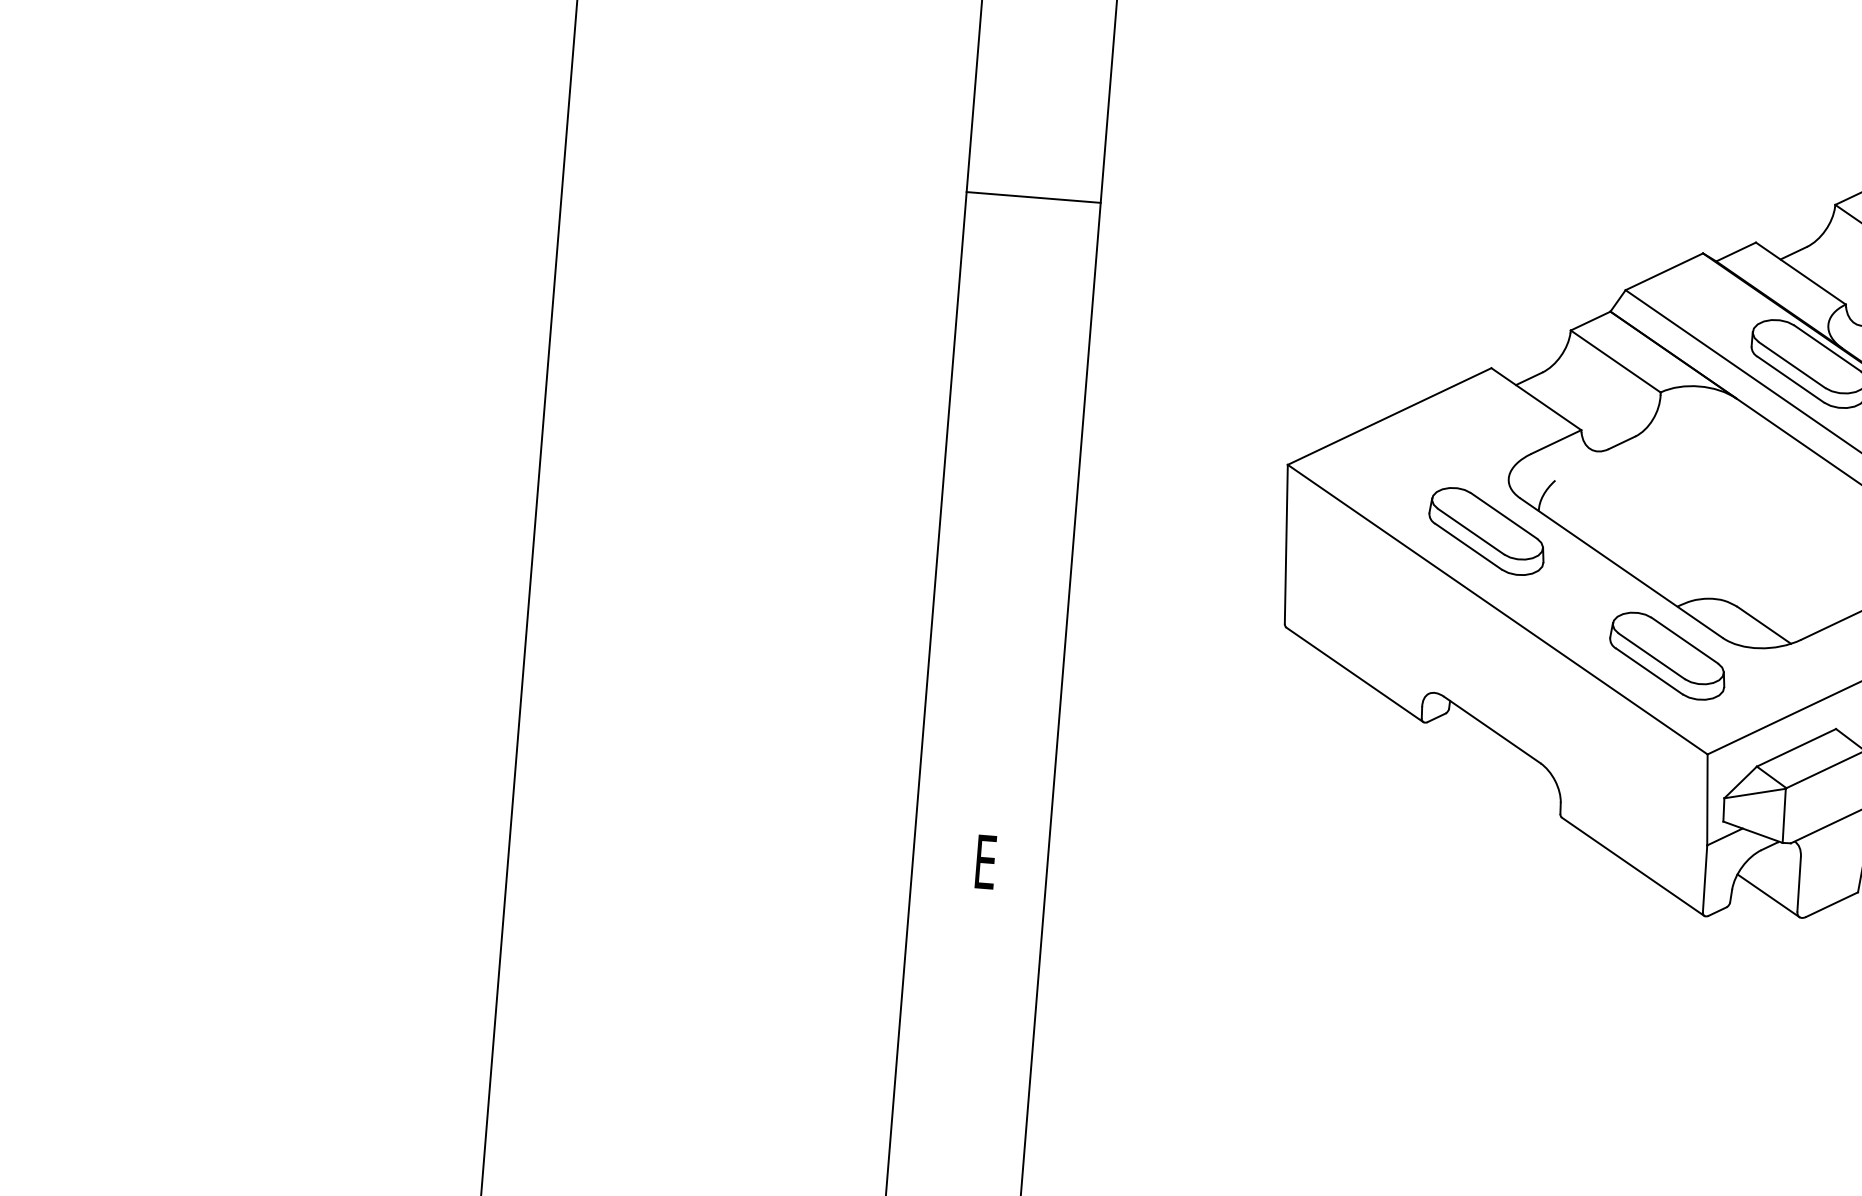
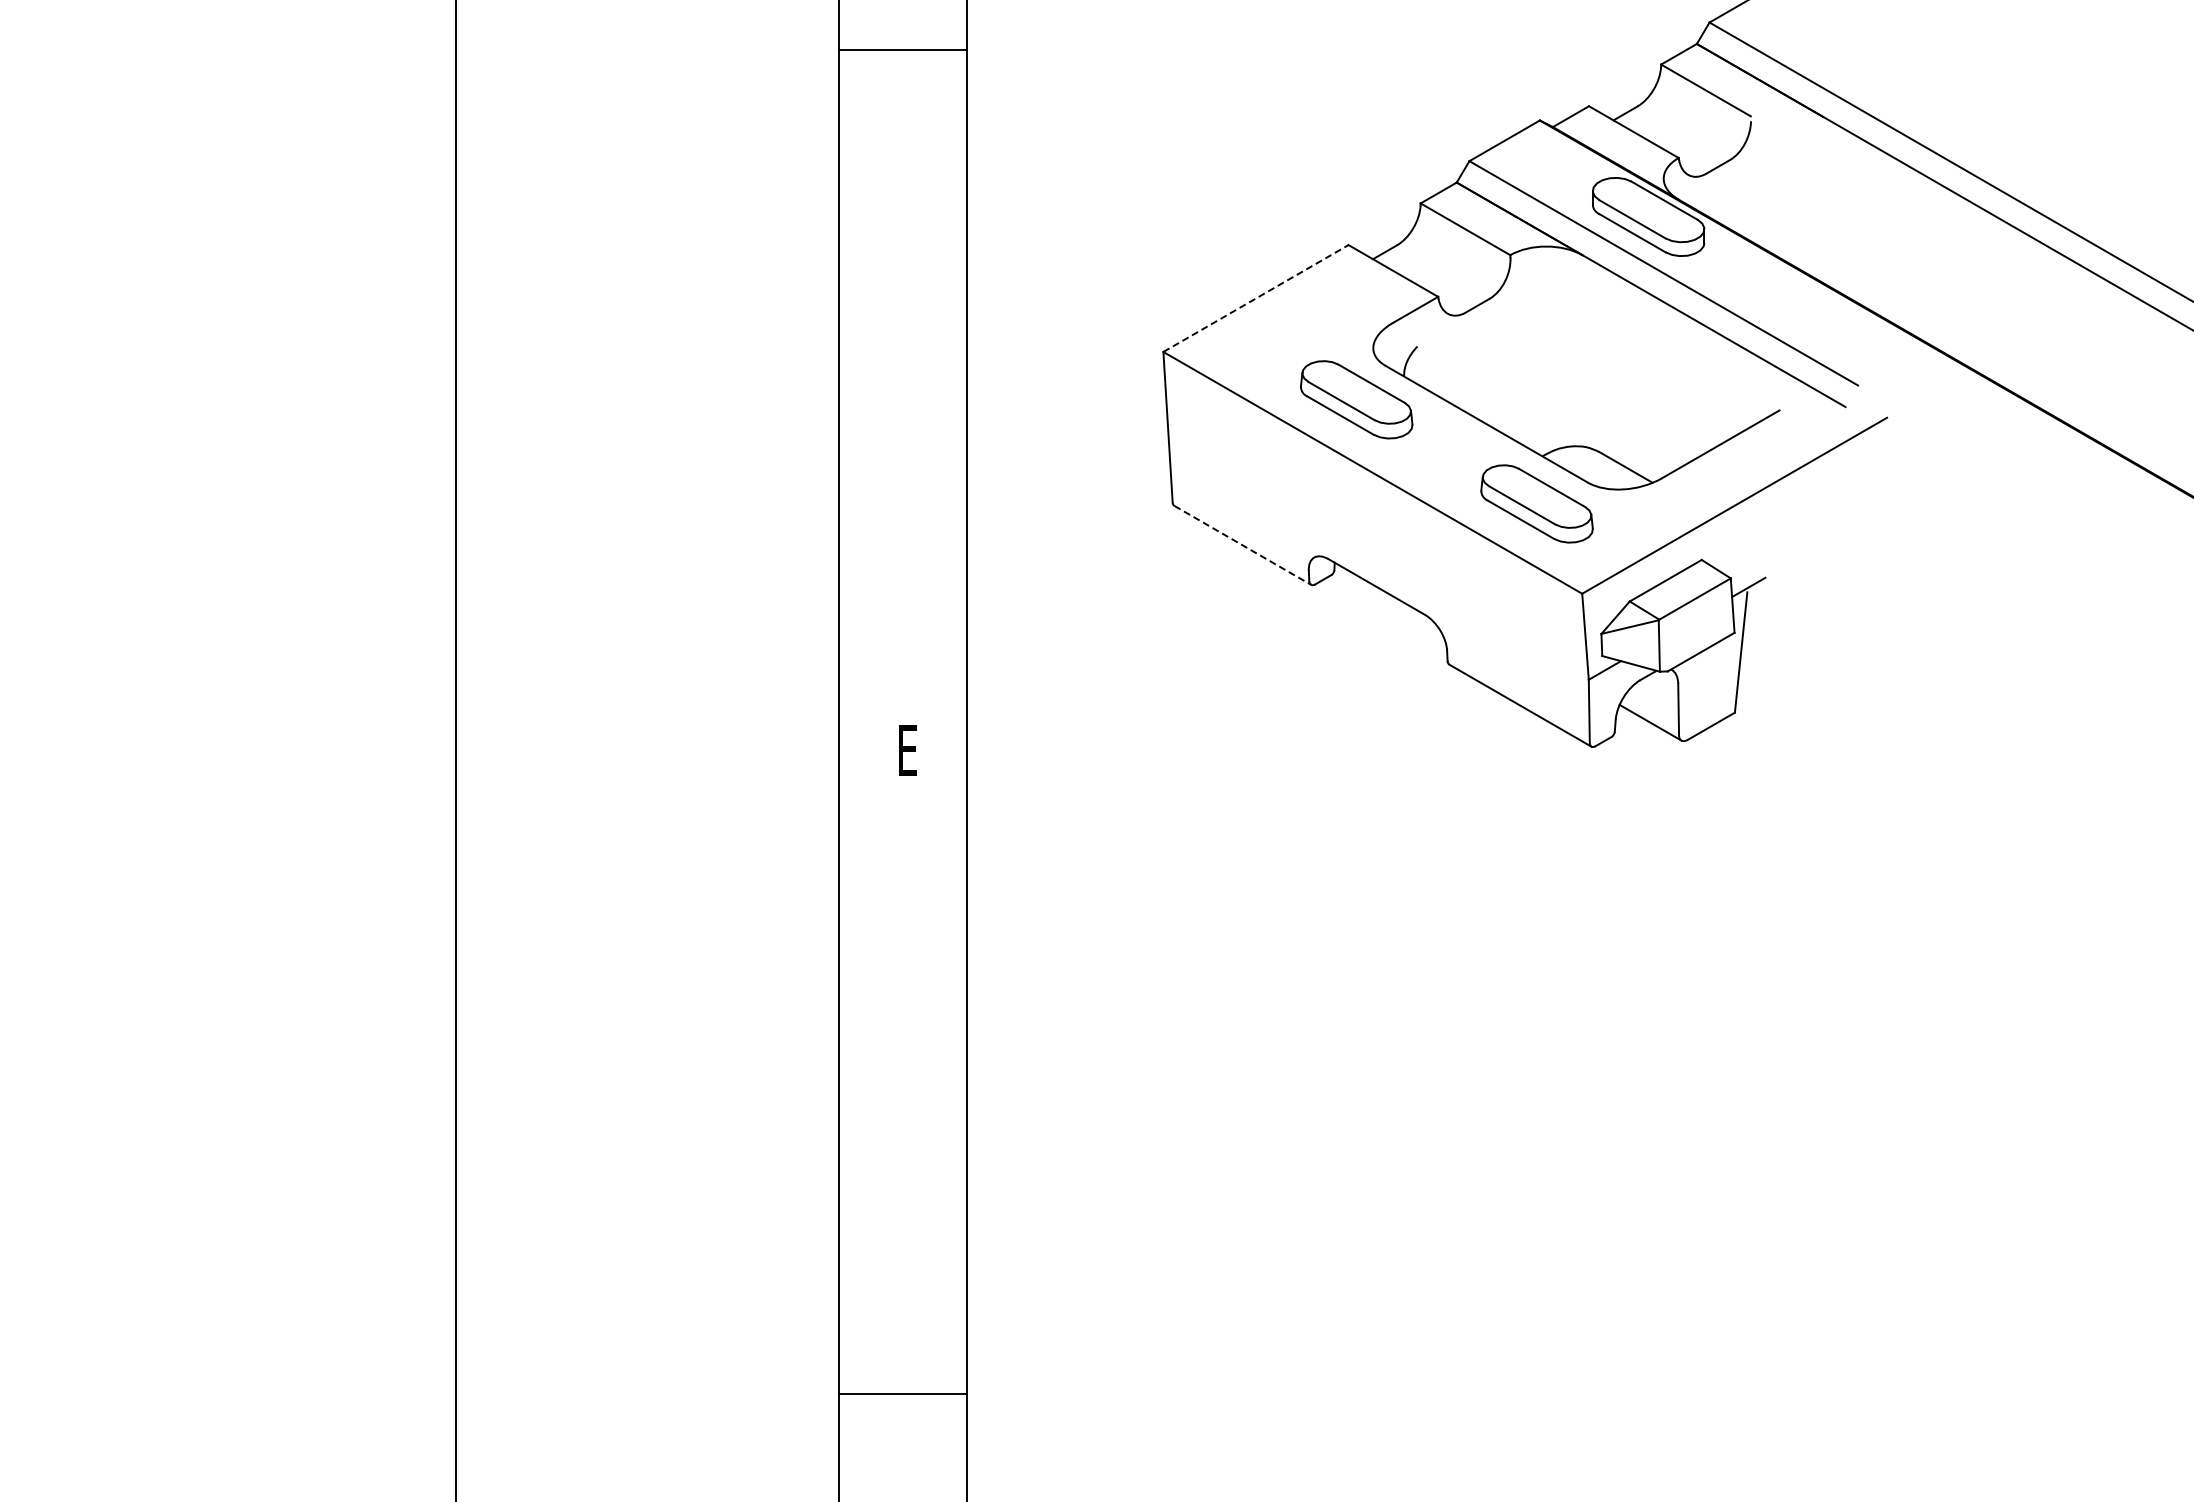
line: (1033, 197) -> (902, 49), moved
line: (1389, 416) -> (1255, 298), solid -> dashed
line: (1354, 674) -> (1242, 545), solid -> dashed

